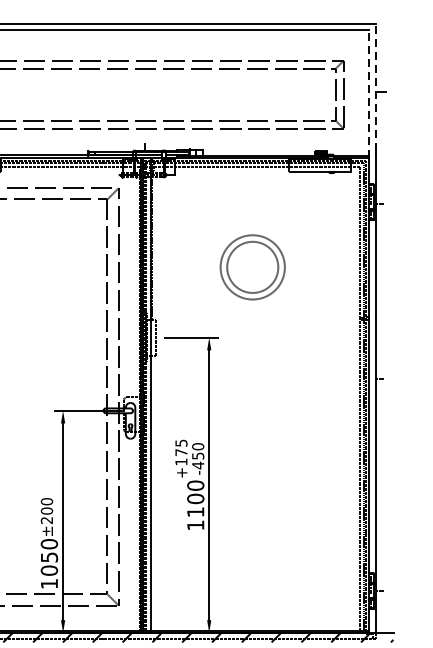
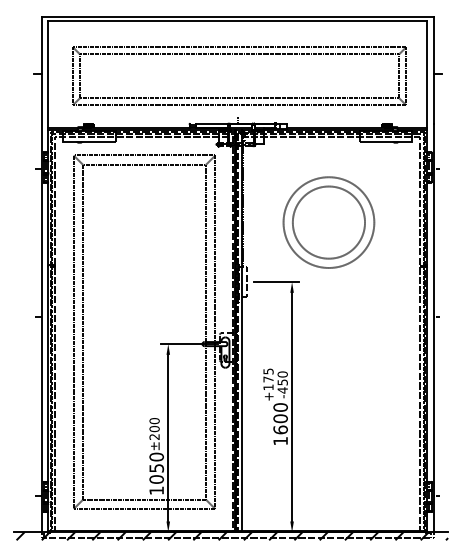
line: (376, 87) -> (433, 70), dashed -> solid
line: (369, 93) -> (427, 75), dashed -> solid
part: (252, 267) -> (328, 222), size x1.67
text: (195, 511) -> (280, 429), 1100 -> 1600

